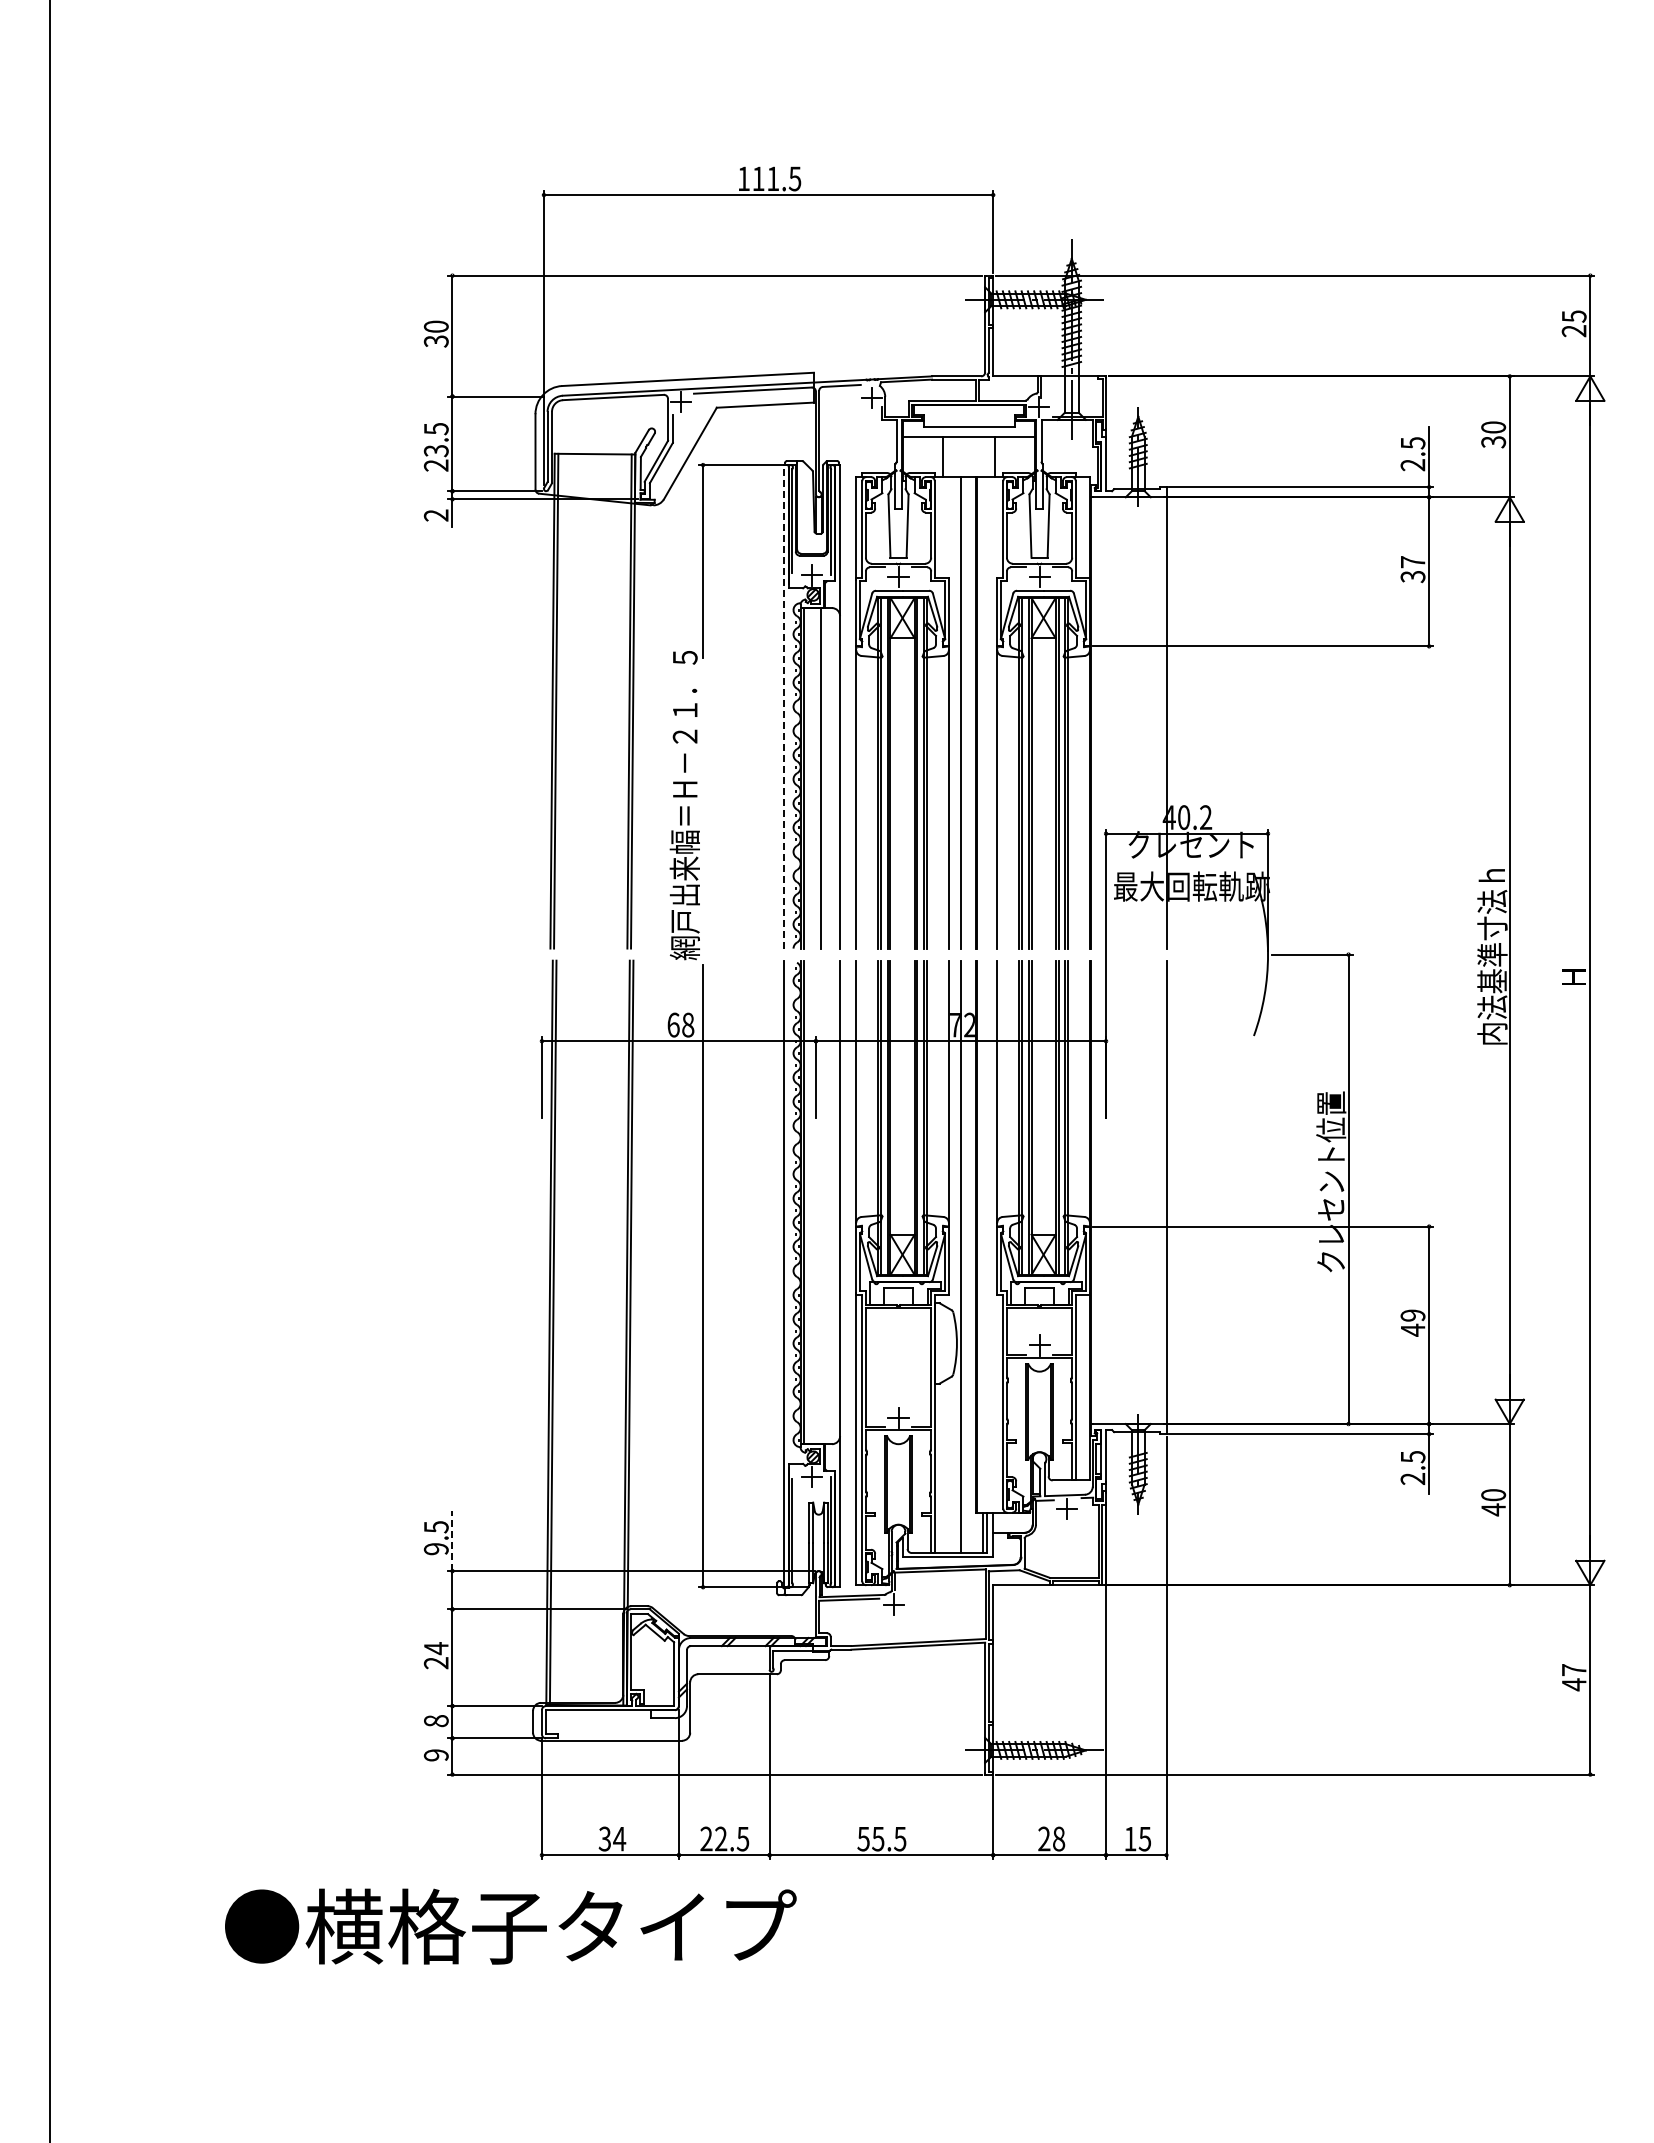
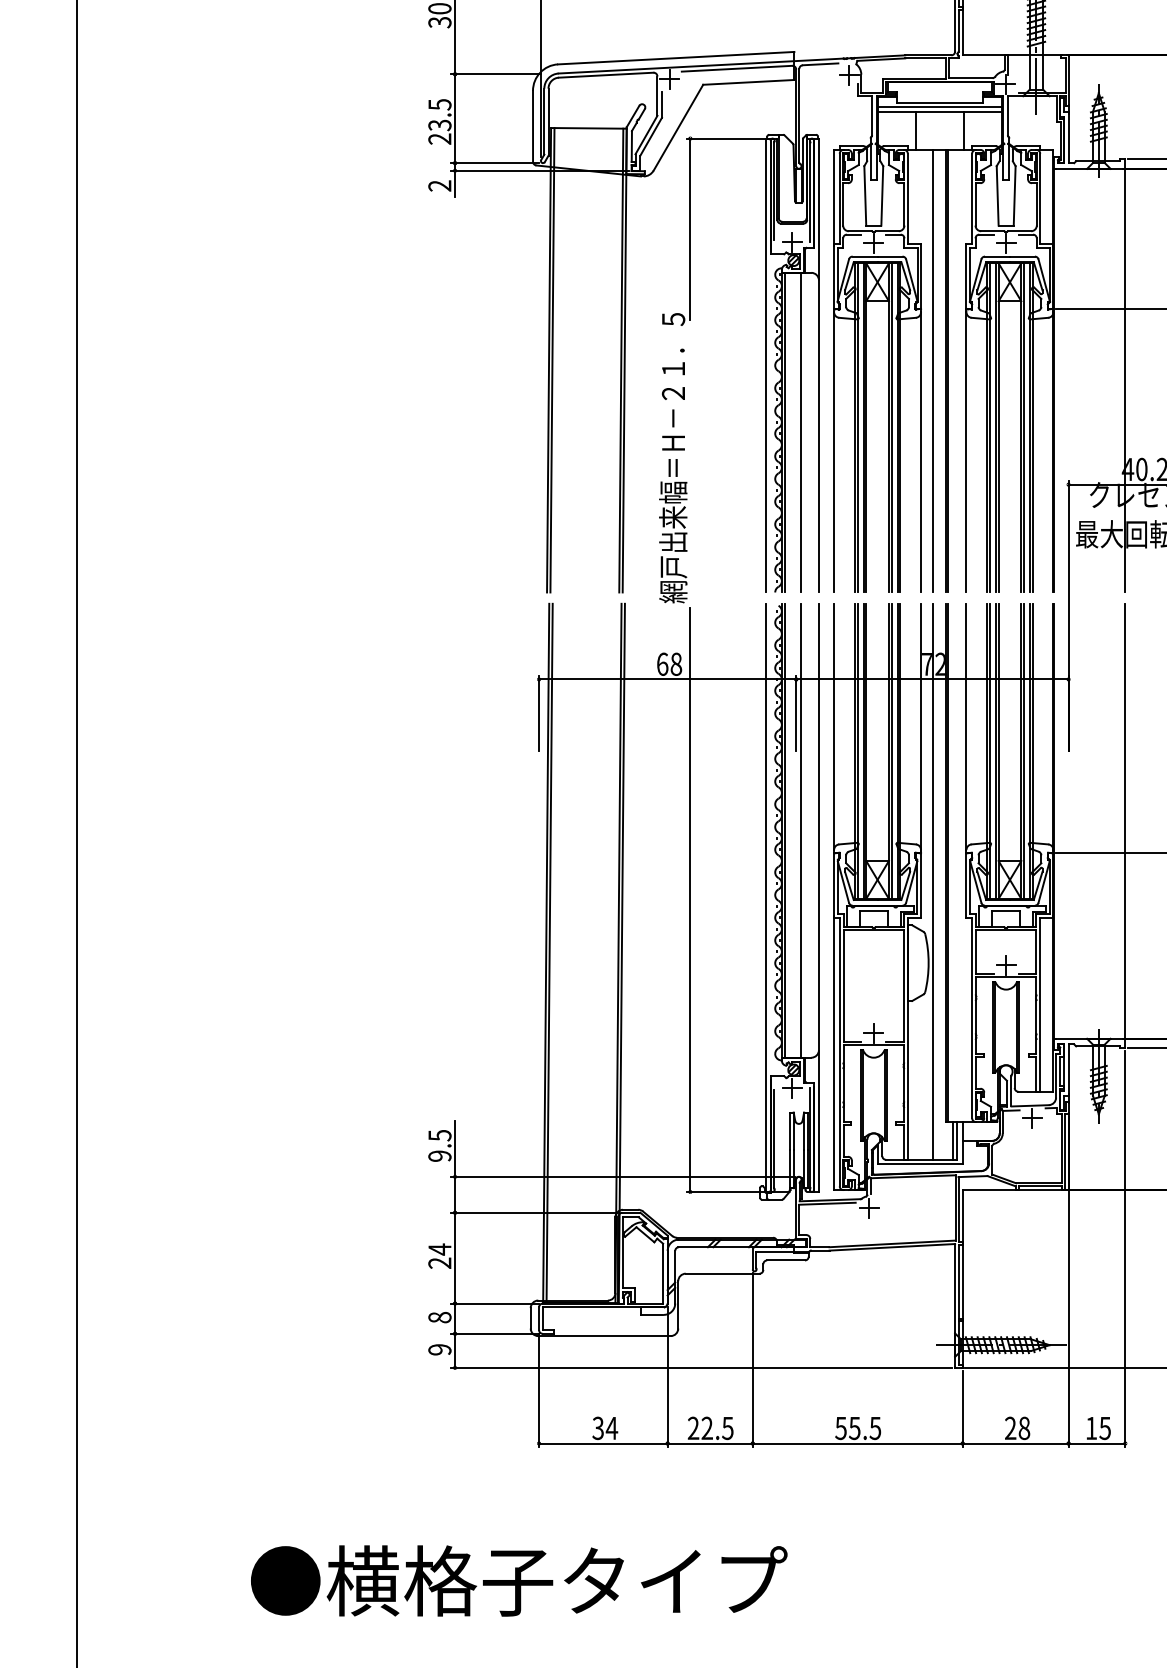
line: (968, 431) -> (939, 107), added
line: (783, 706) -> (765, 365), dashed -> solid
line: (820, 1202) -> (800, 830), added
line: (452, 1540) -> (455, 1148), dashed -> solid
text: (510, 1926) -> (518, 1580), moved

